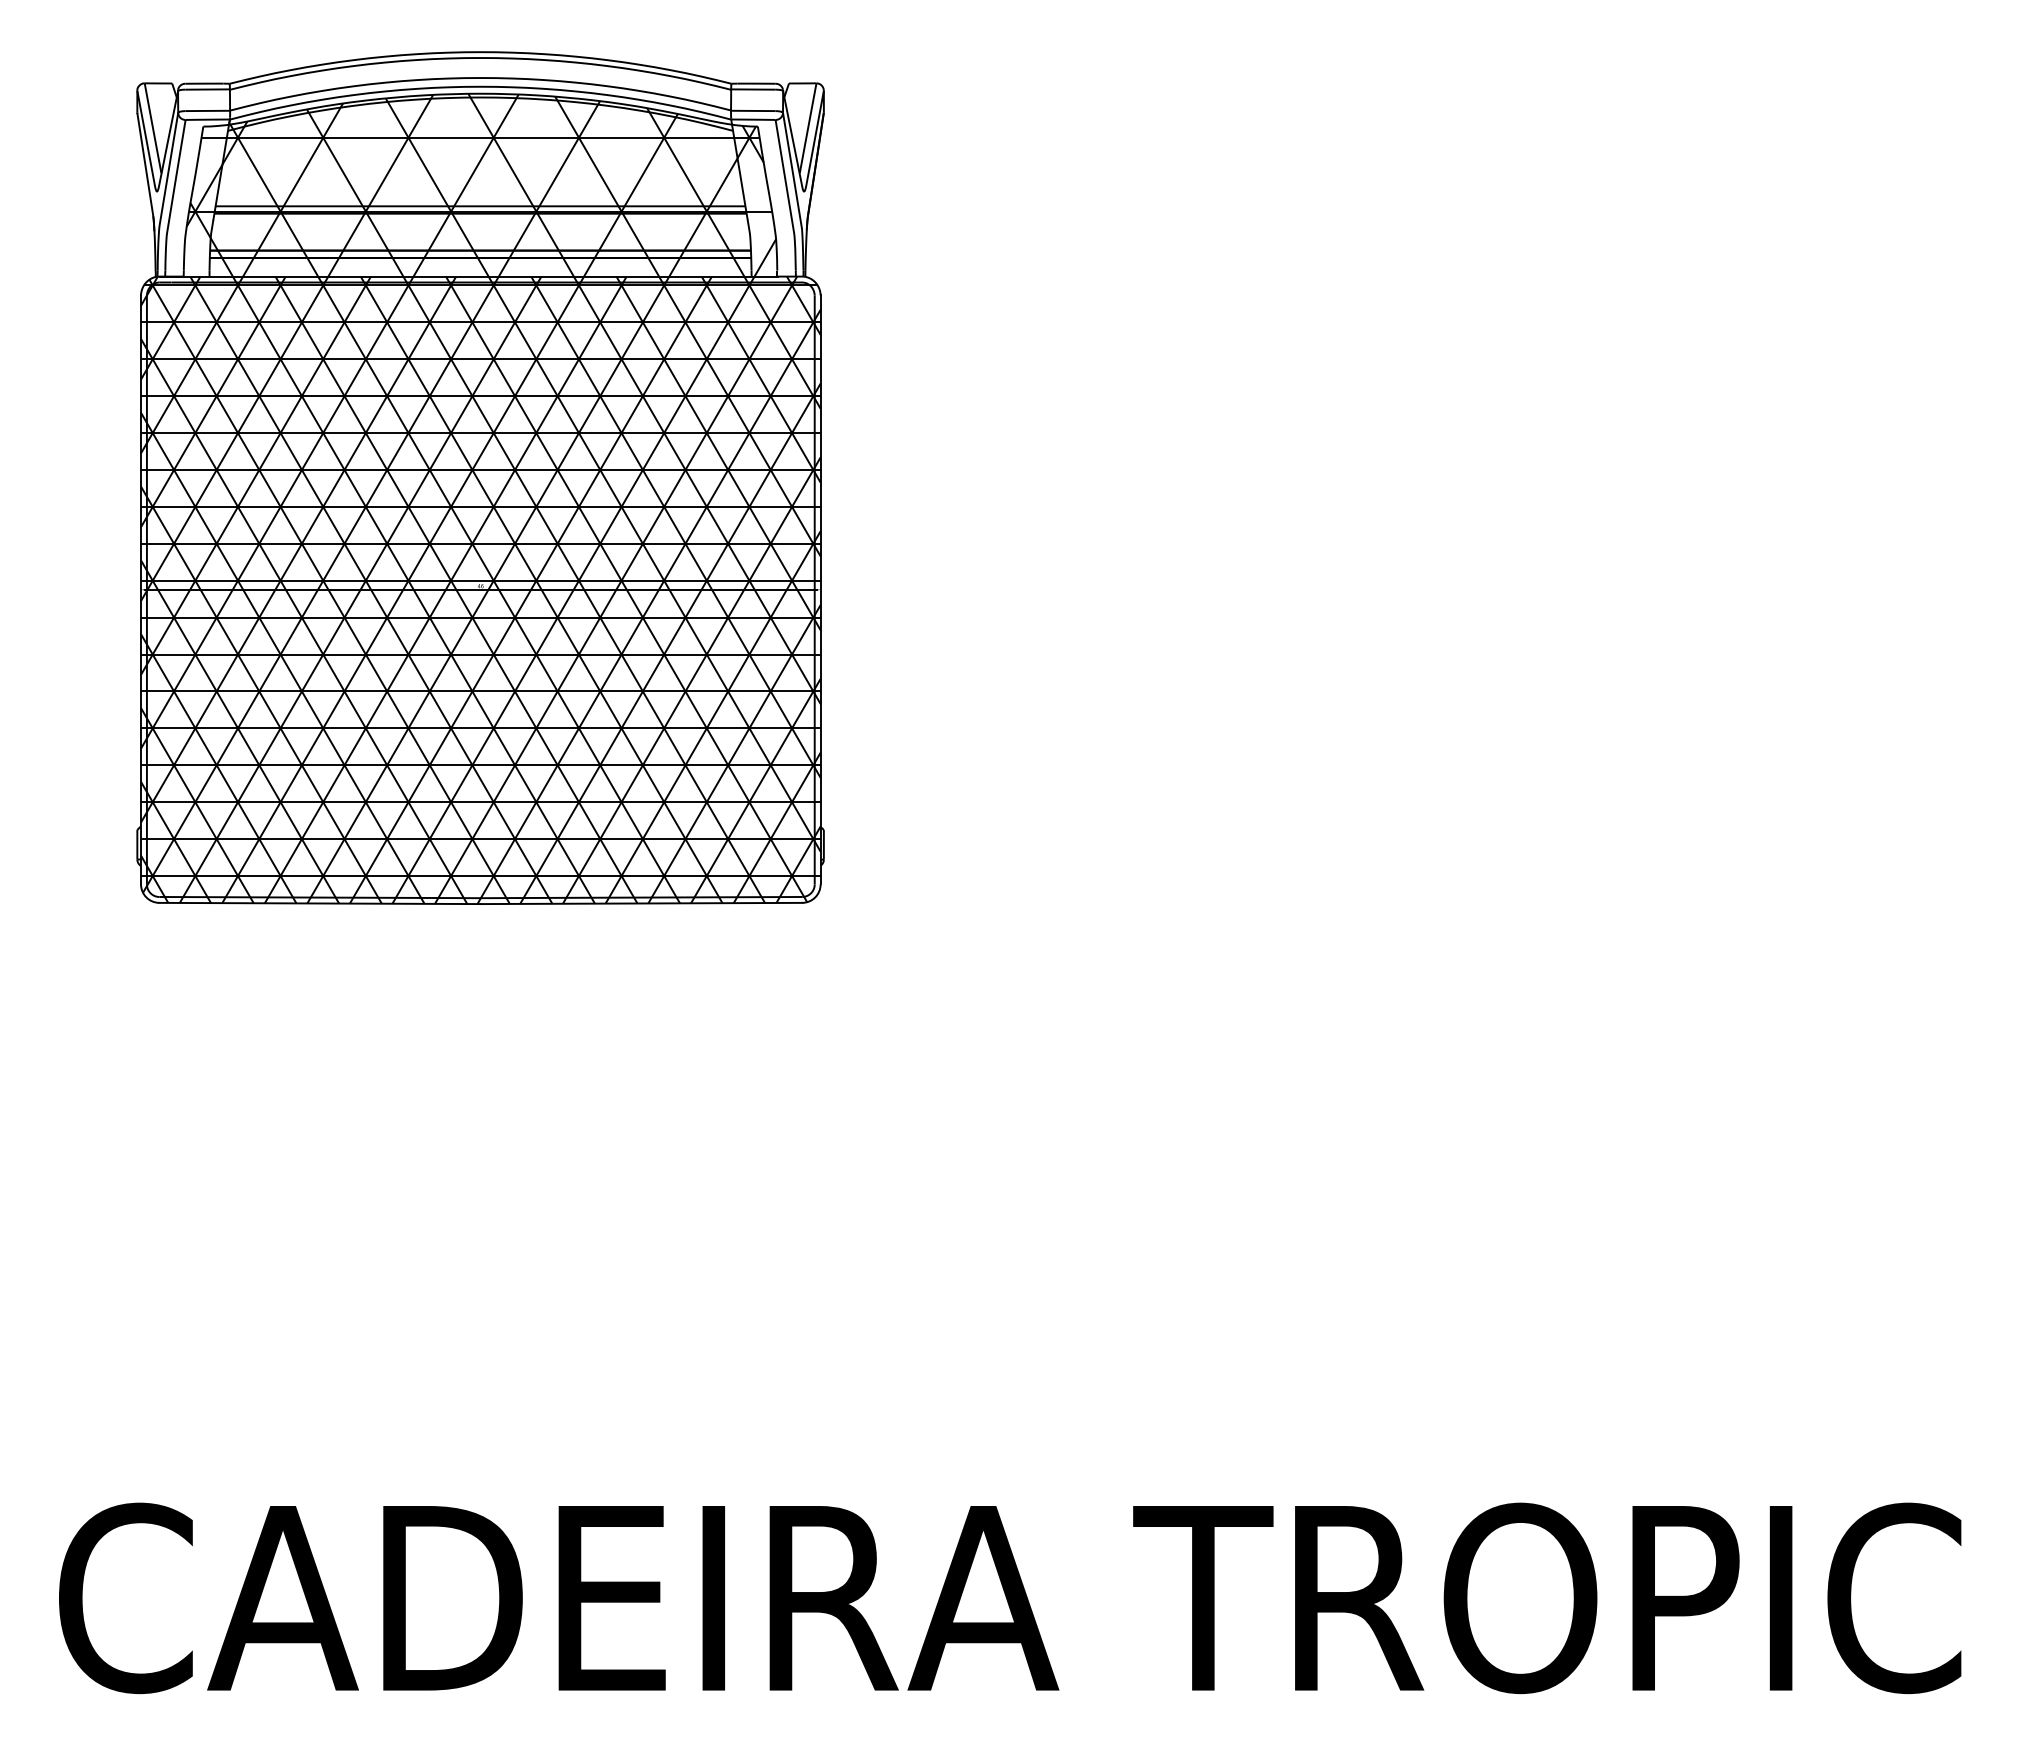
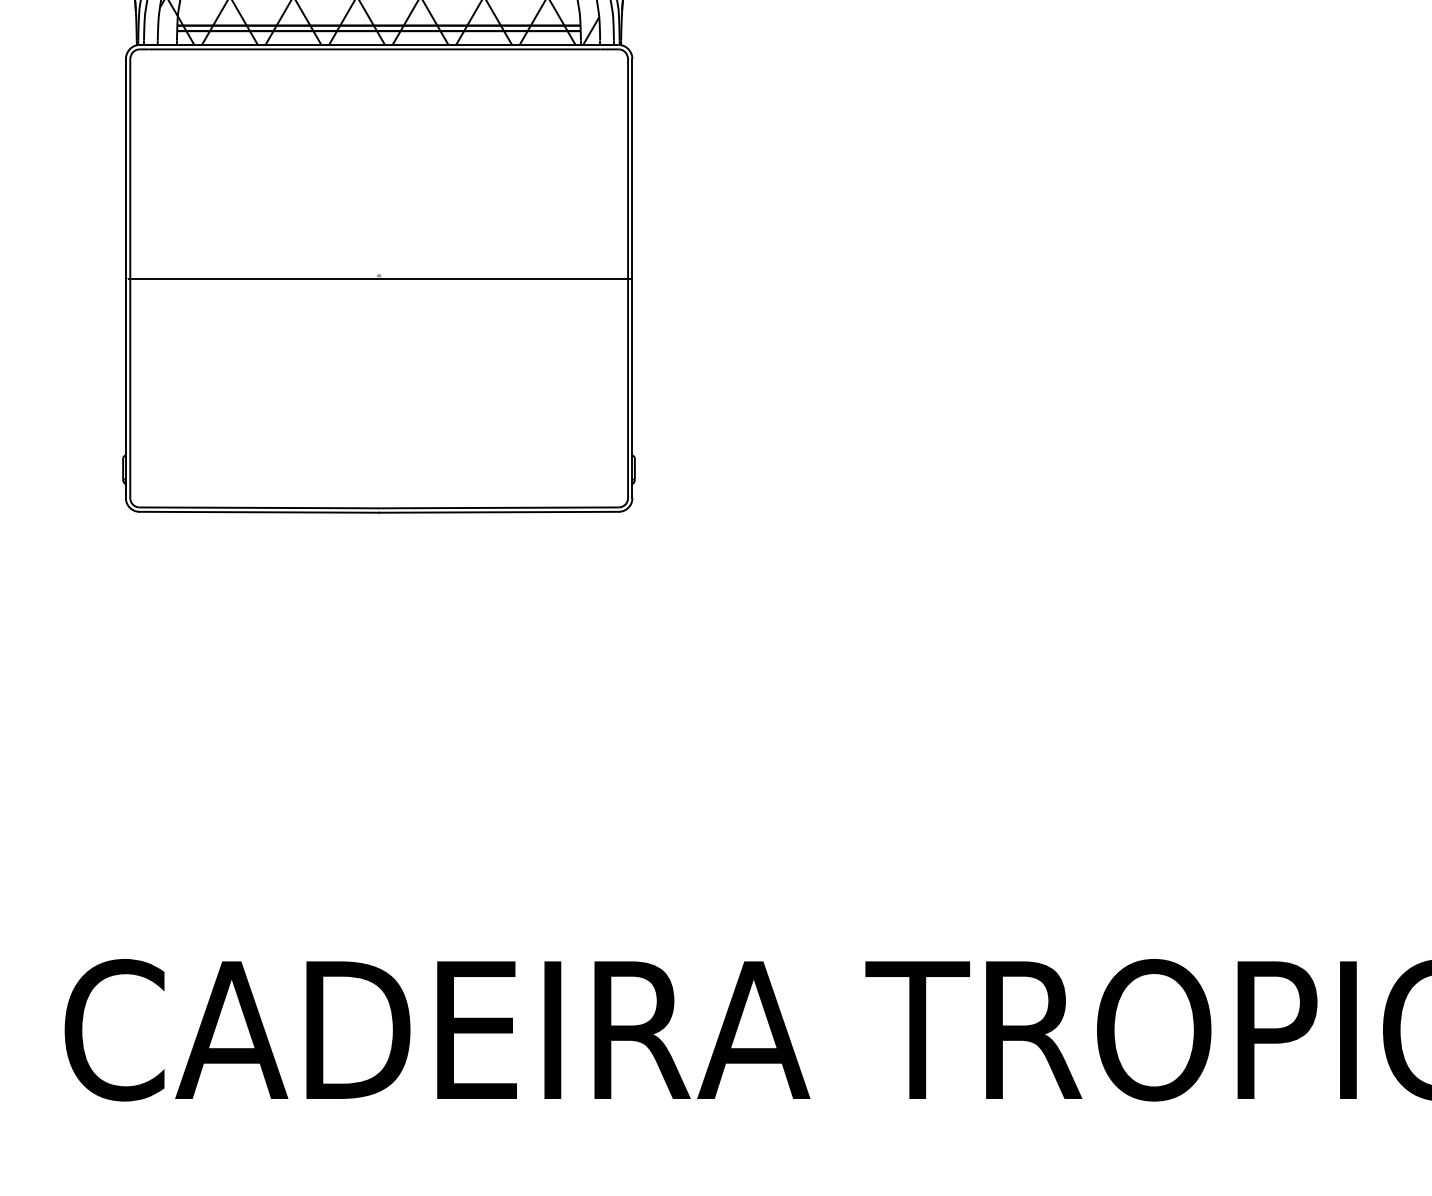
hatch: (480, 590) -> (378, 278), removed

